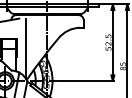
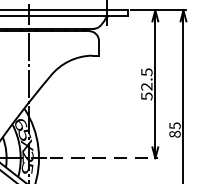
line: (86, 80) -> (104, 157), solid -> dashed

